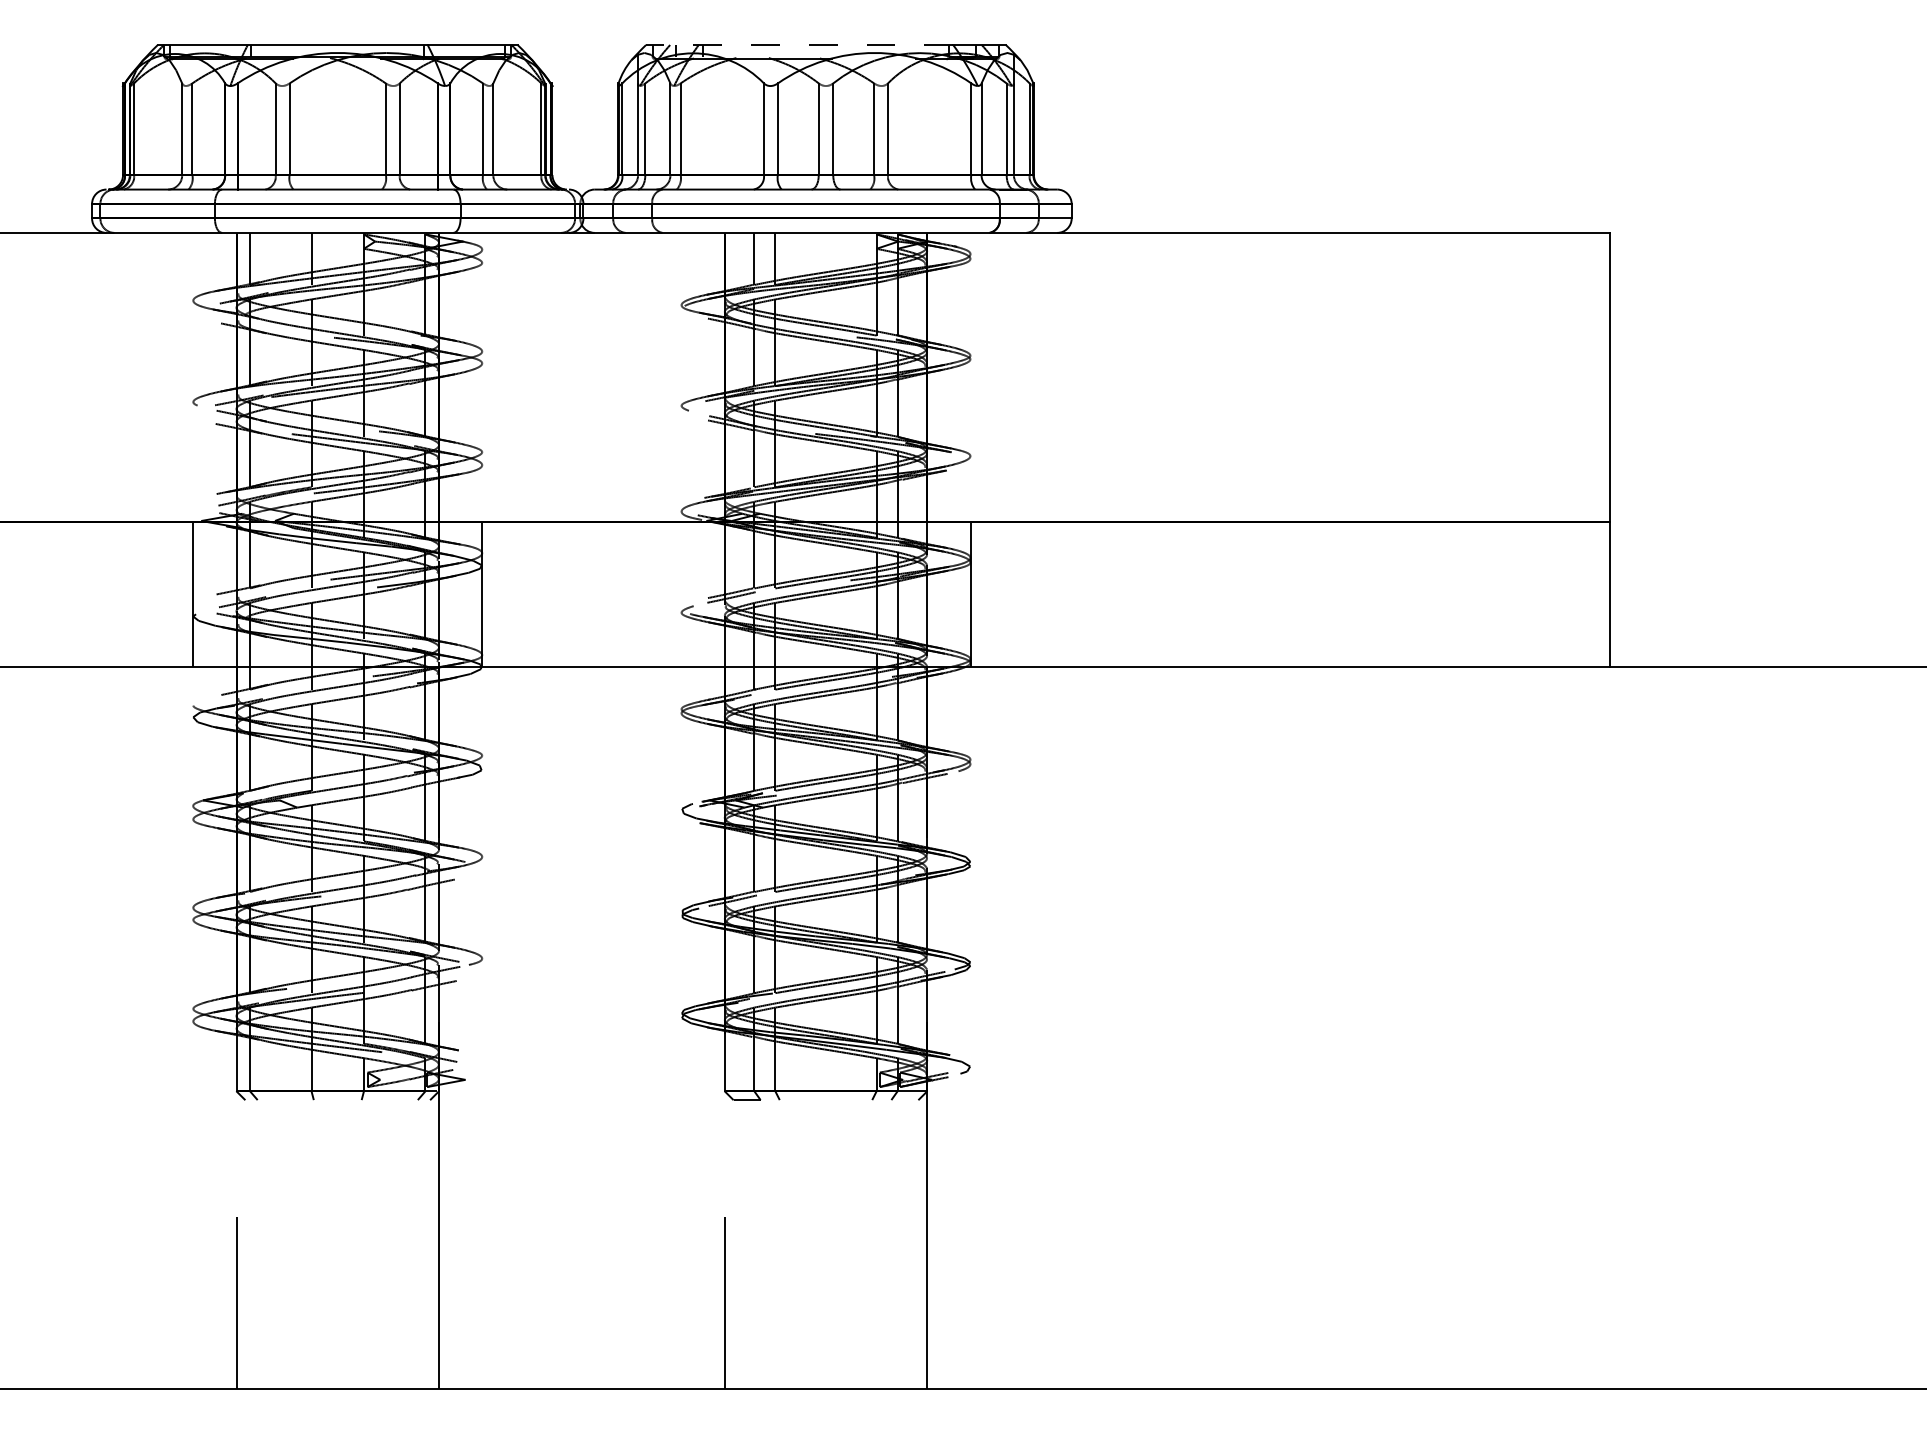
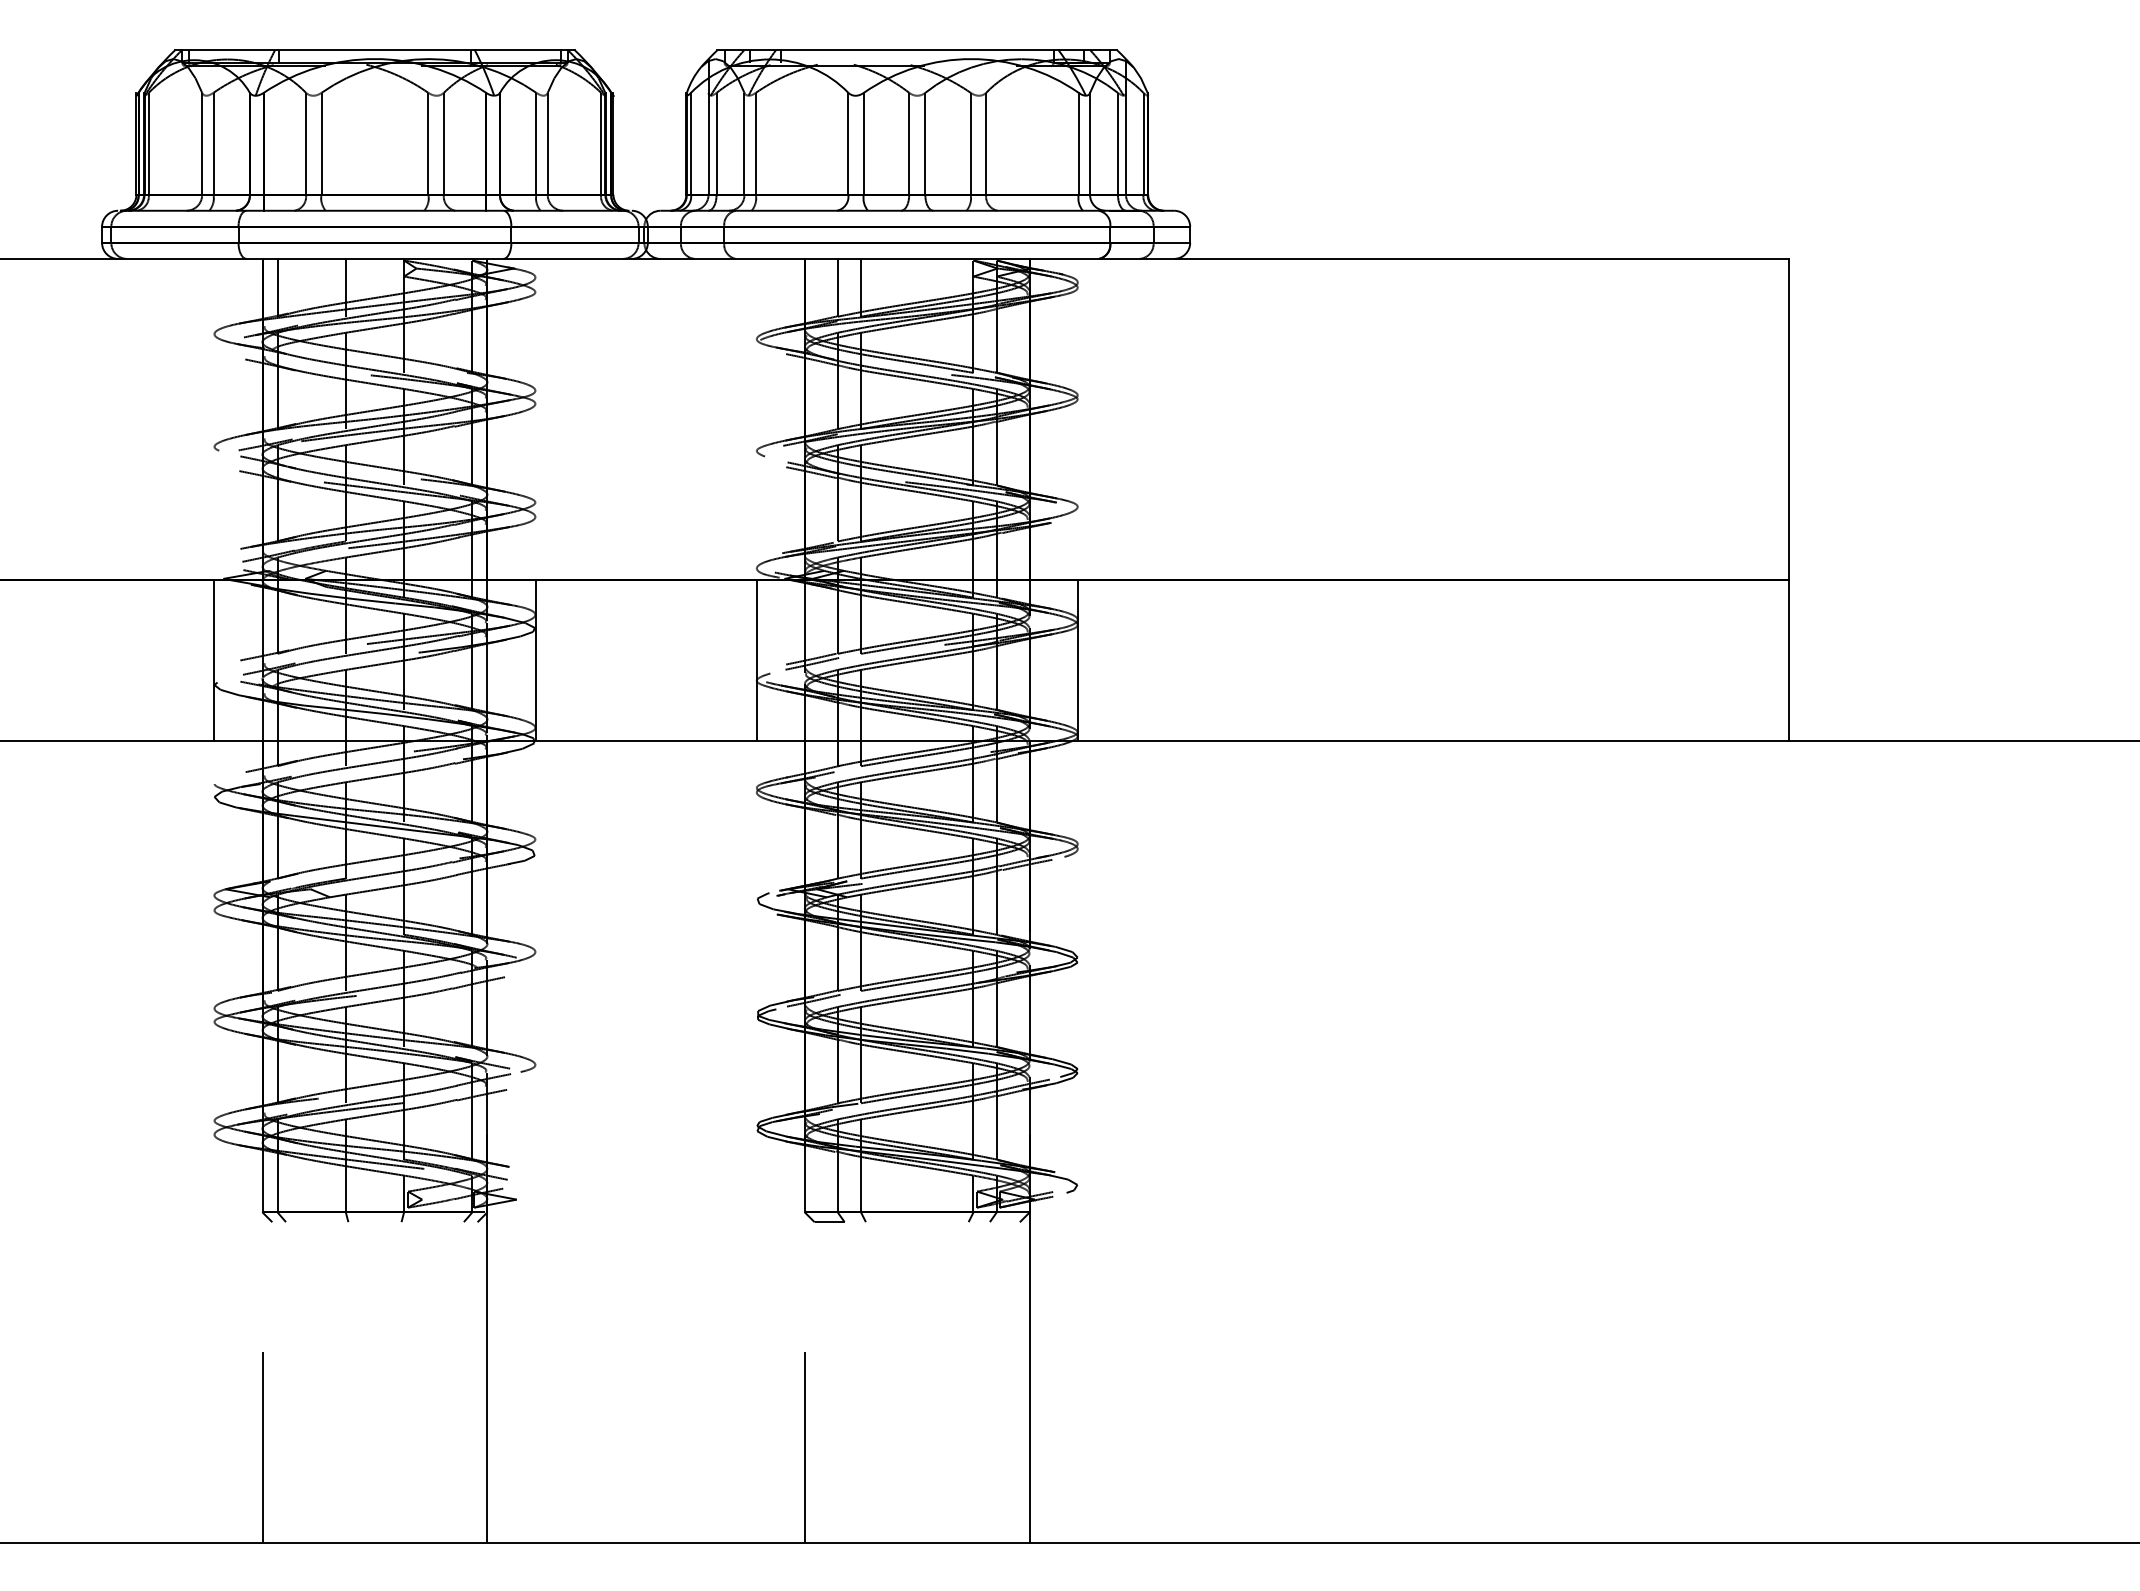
line: (800, 45) -> (888, 50), dashed -> solid
line: (681, 594) -> (756, 660), added

